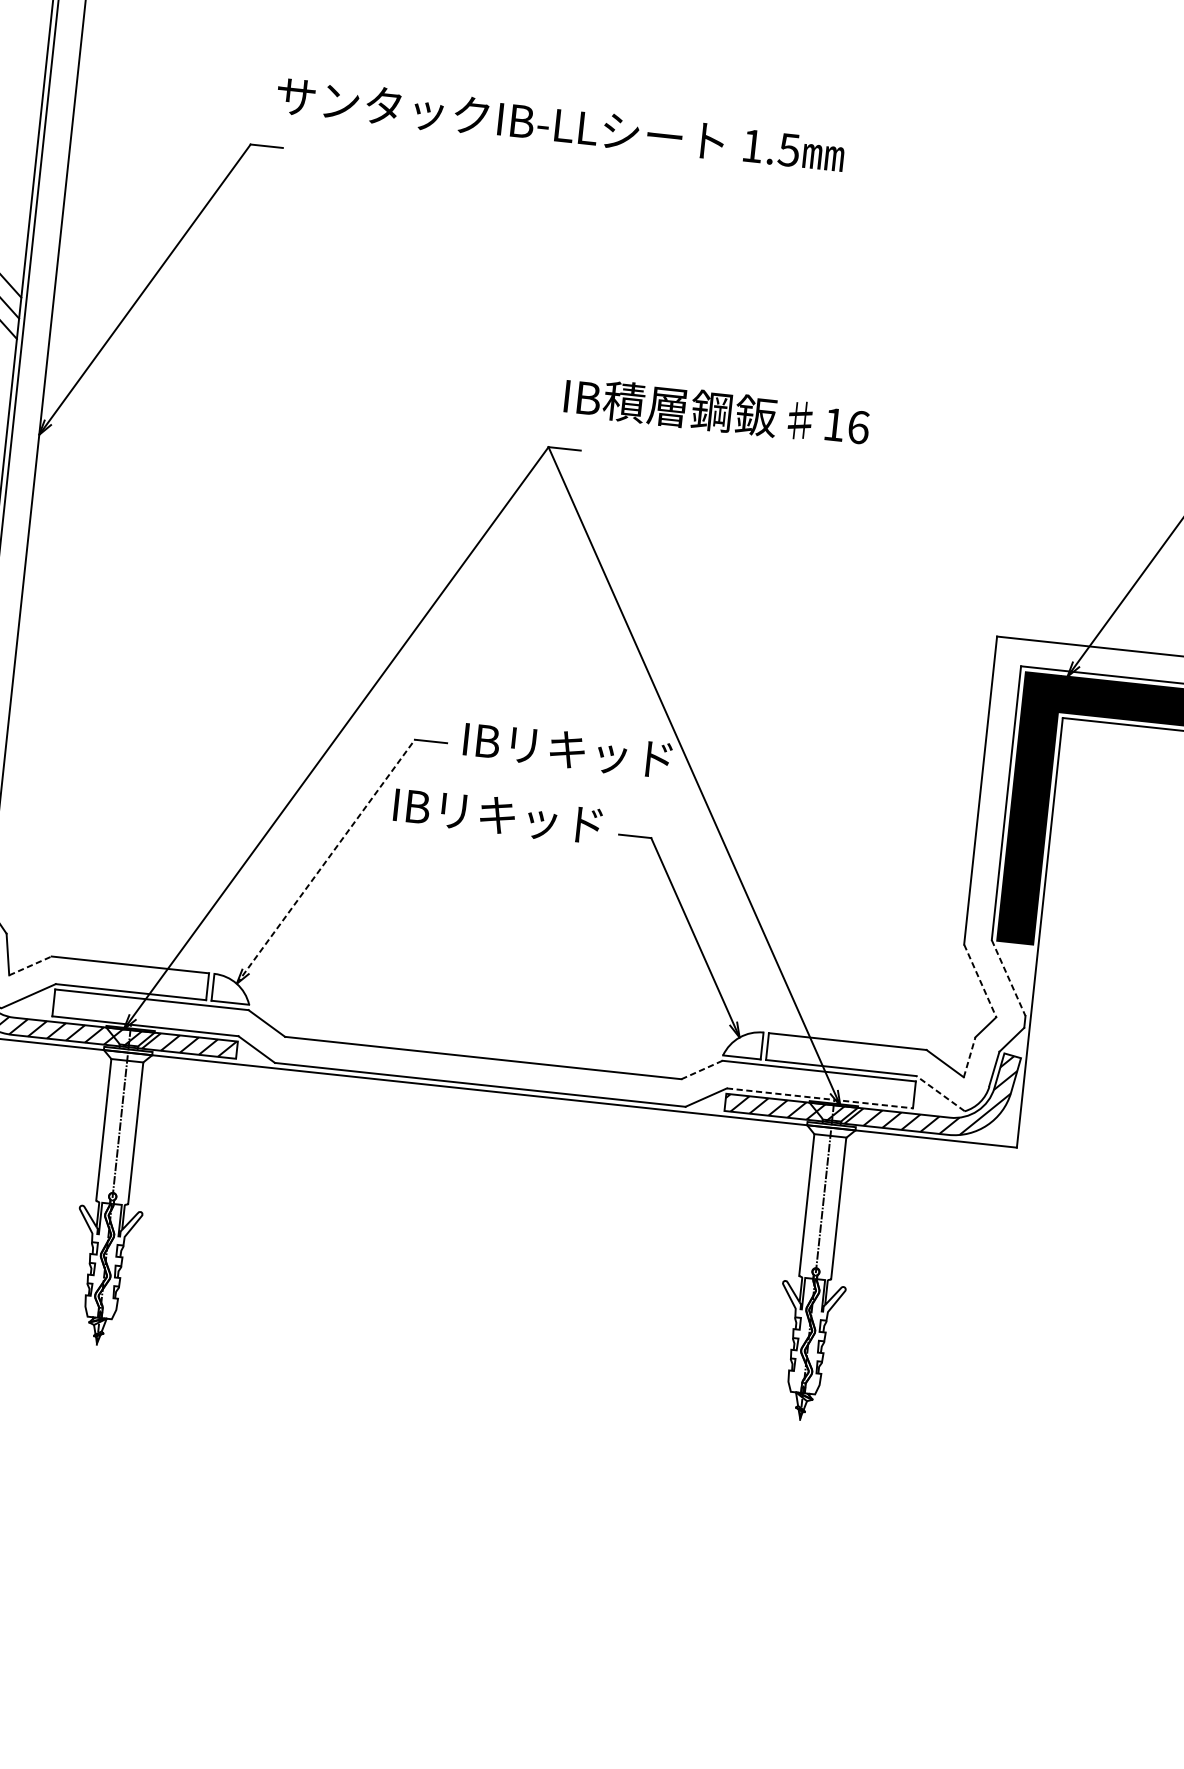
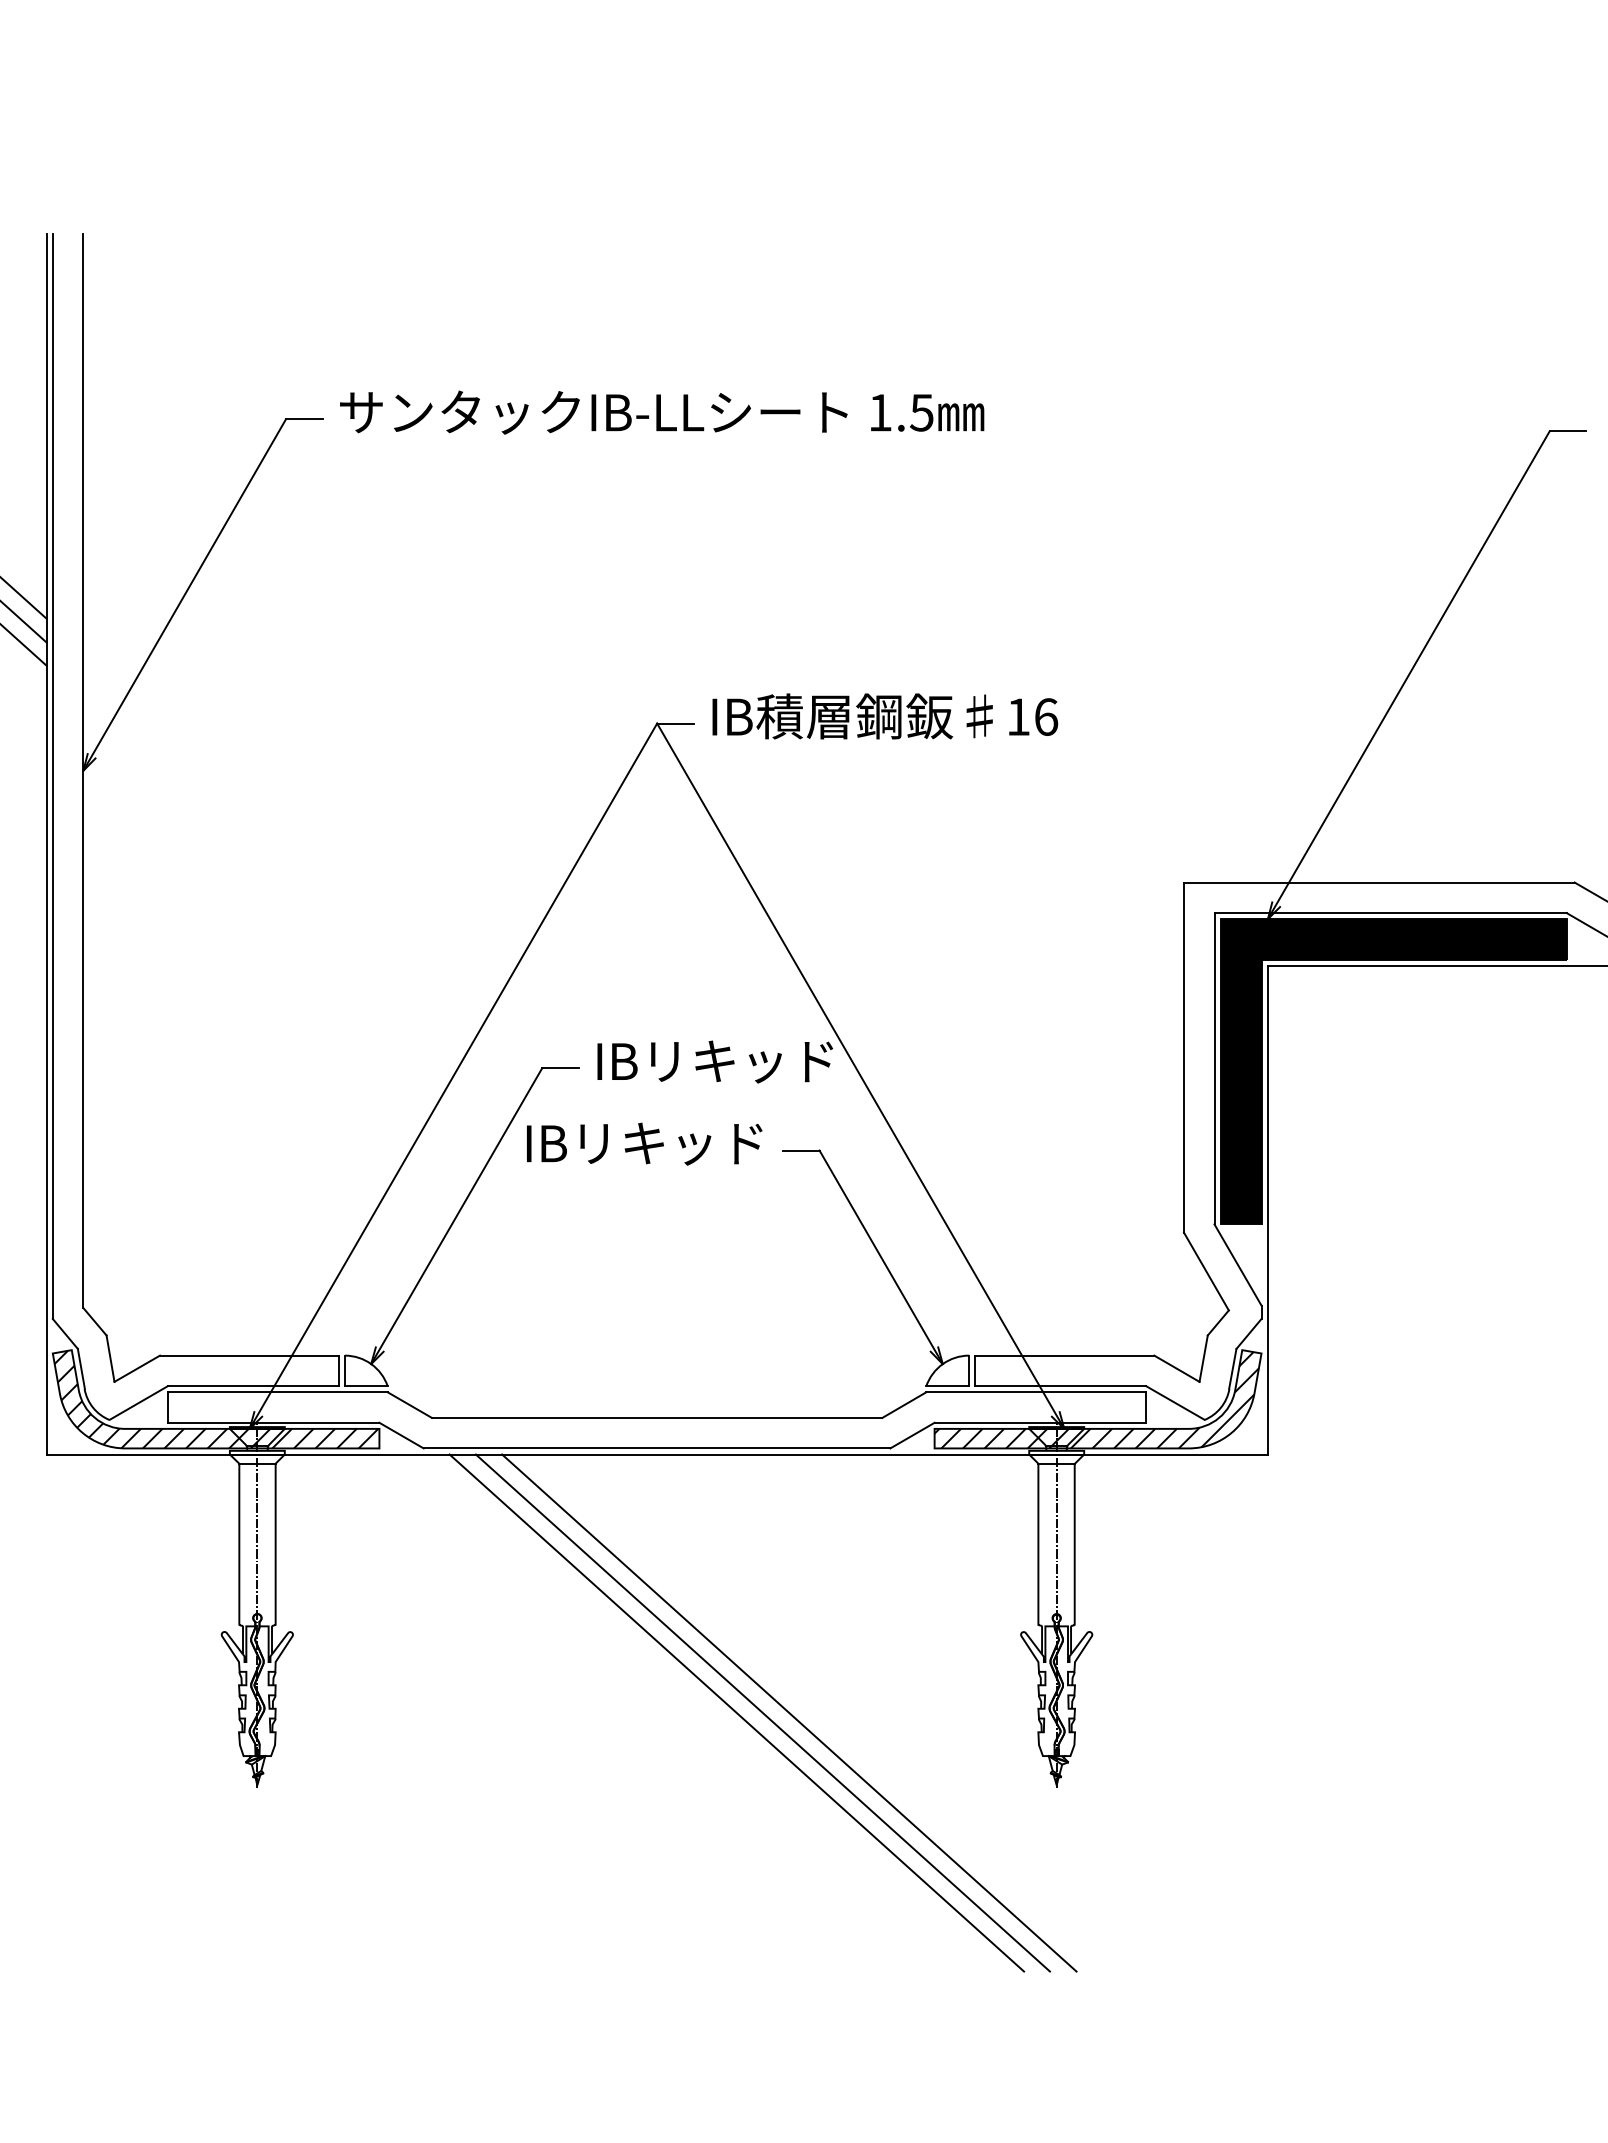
text: (560, 125) -> (662, 412), moved
text: (717, 411) -> (885, 716), moved
line: (325, 861) -> (456, 1216), dashed -> solid
line: (30, 965) -> (137, 1368), dashed -> solid
line: (1009, 977) -> (1238, 1264), dashed -> solid
line: (980, 980) -> (1206, 1271), dashed -> solid
line: (969, 1057) -> (1203, 1358), dashed -> solid
line: (701, 1070) -> (903, 1405), dashed -> solid
line: (940, 1093) -> (1175, 1402), dashed -> solid
line: (820, 1098) -> (1040, 1422), dashed -> solid
line: (525, 1324) -> (736, 1712), added
line: (548, 1327) -> (762, 1712), added
line: (572, 1329) -> (789, 1712), added

